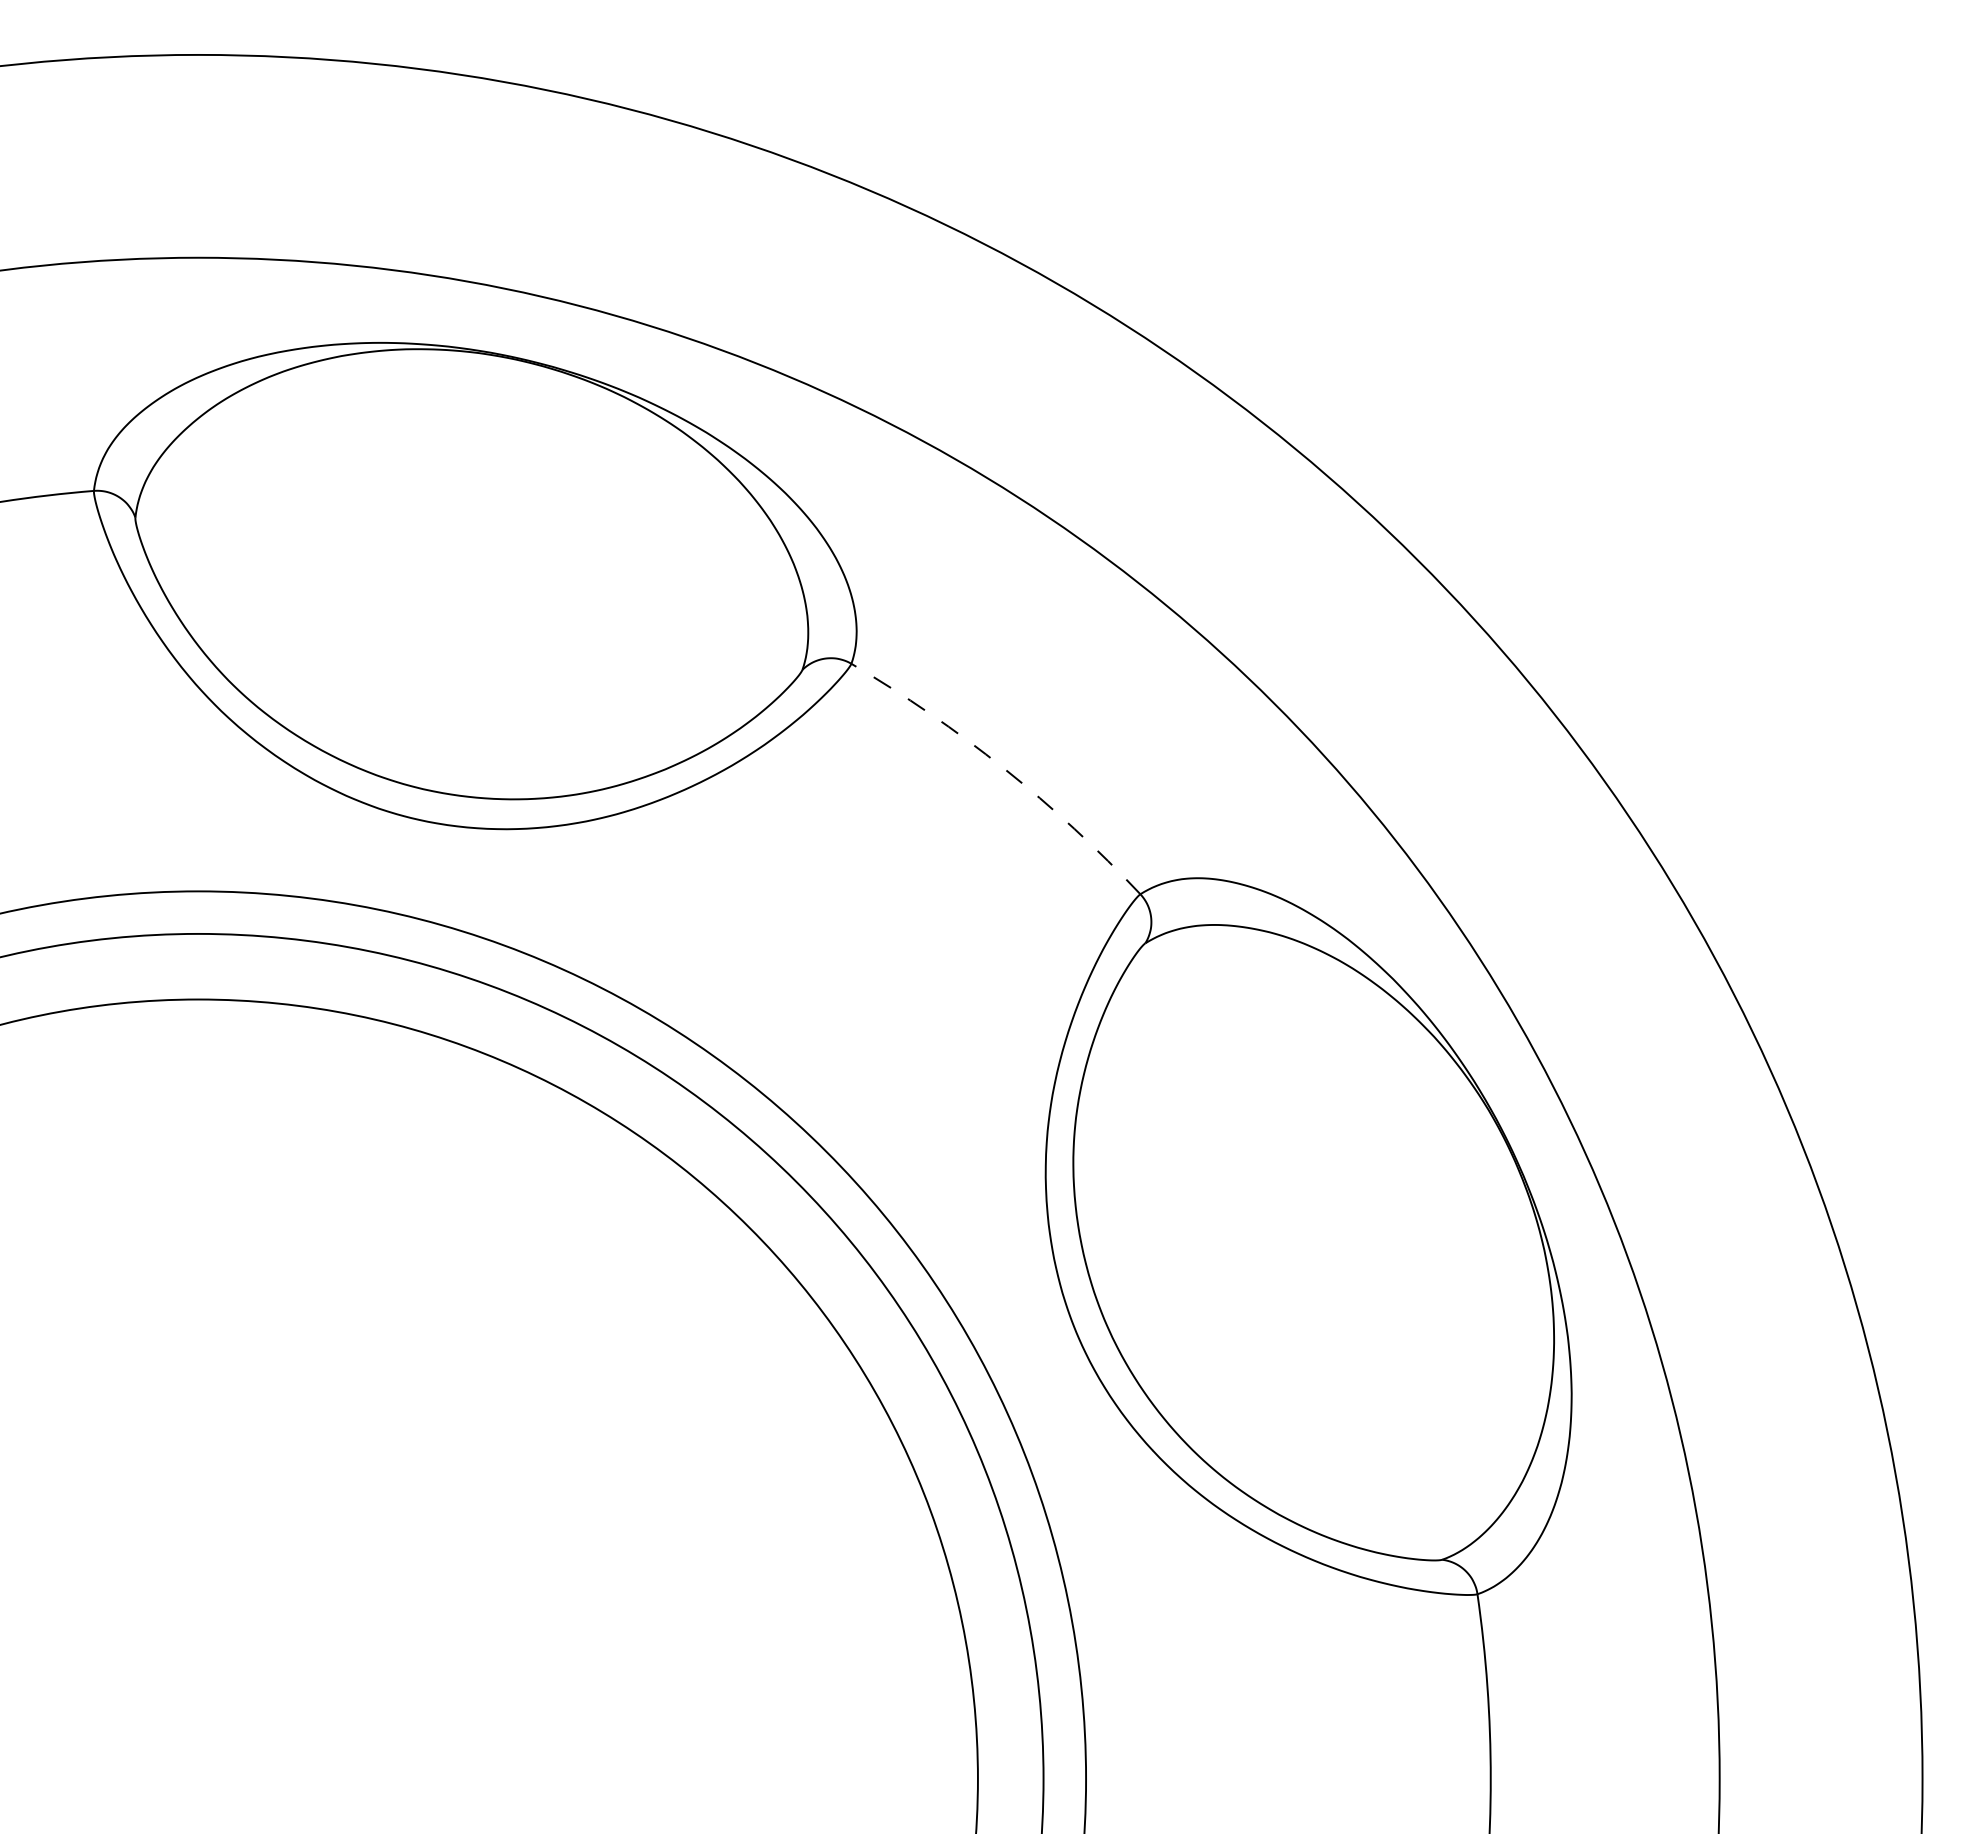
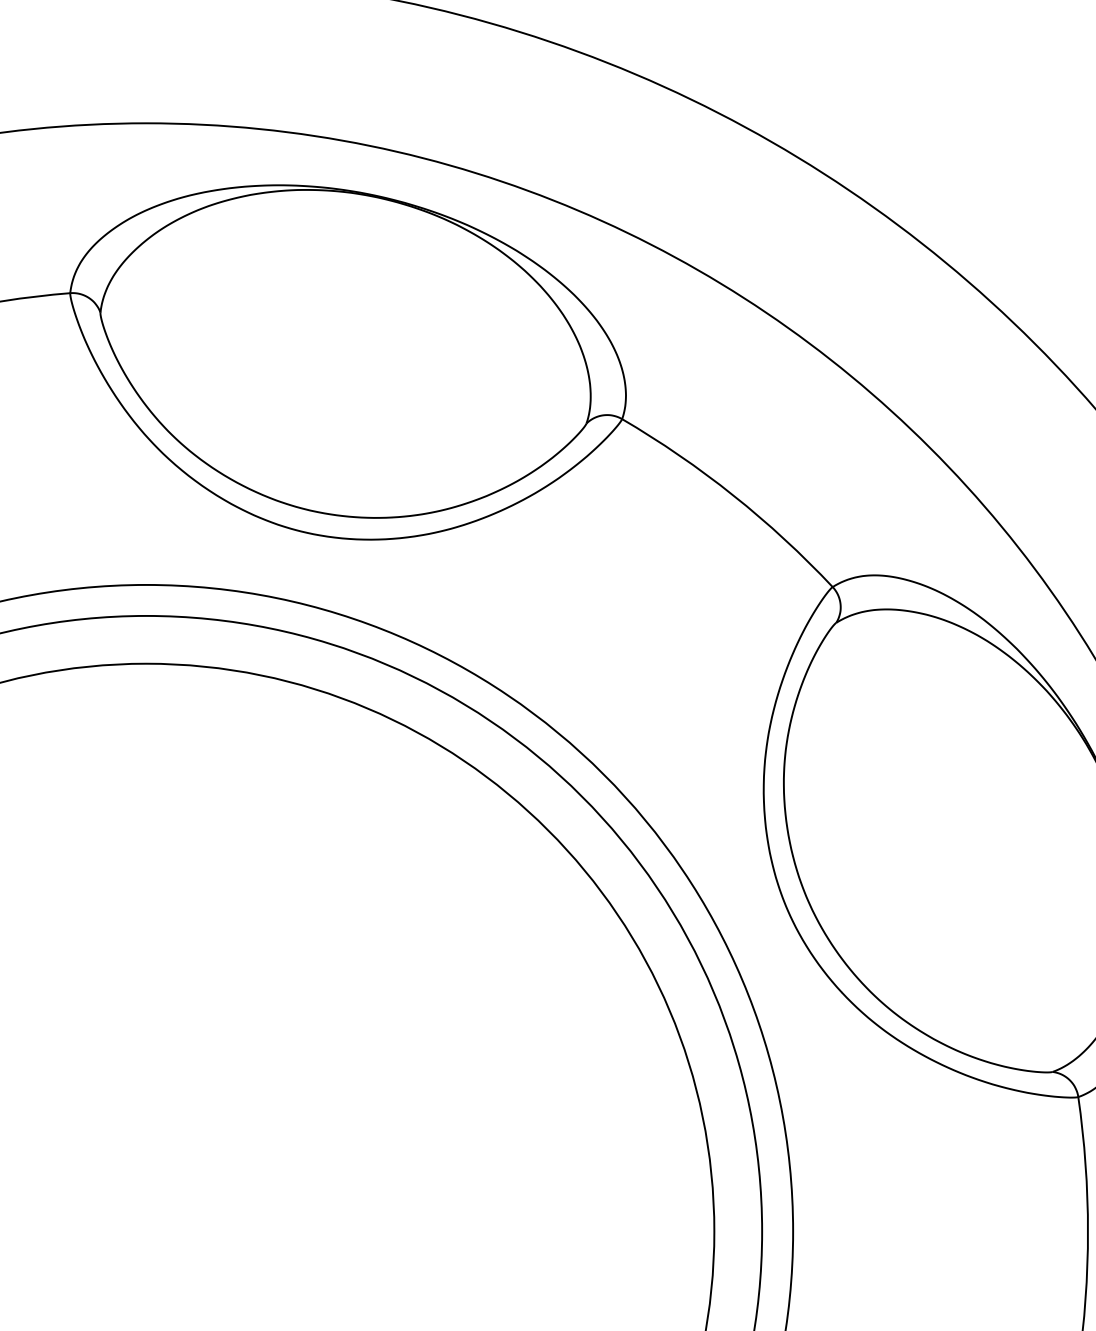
arc: (1004, 768) -> (733, 495), dashed -> solid

